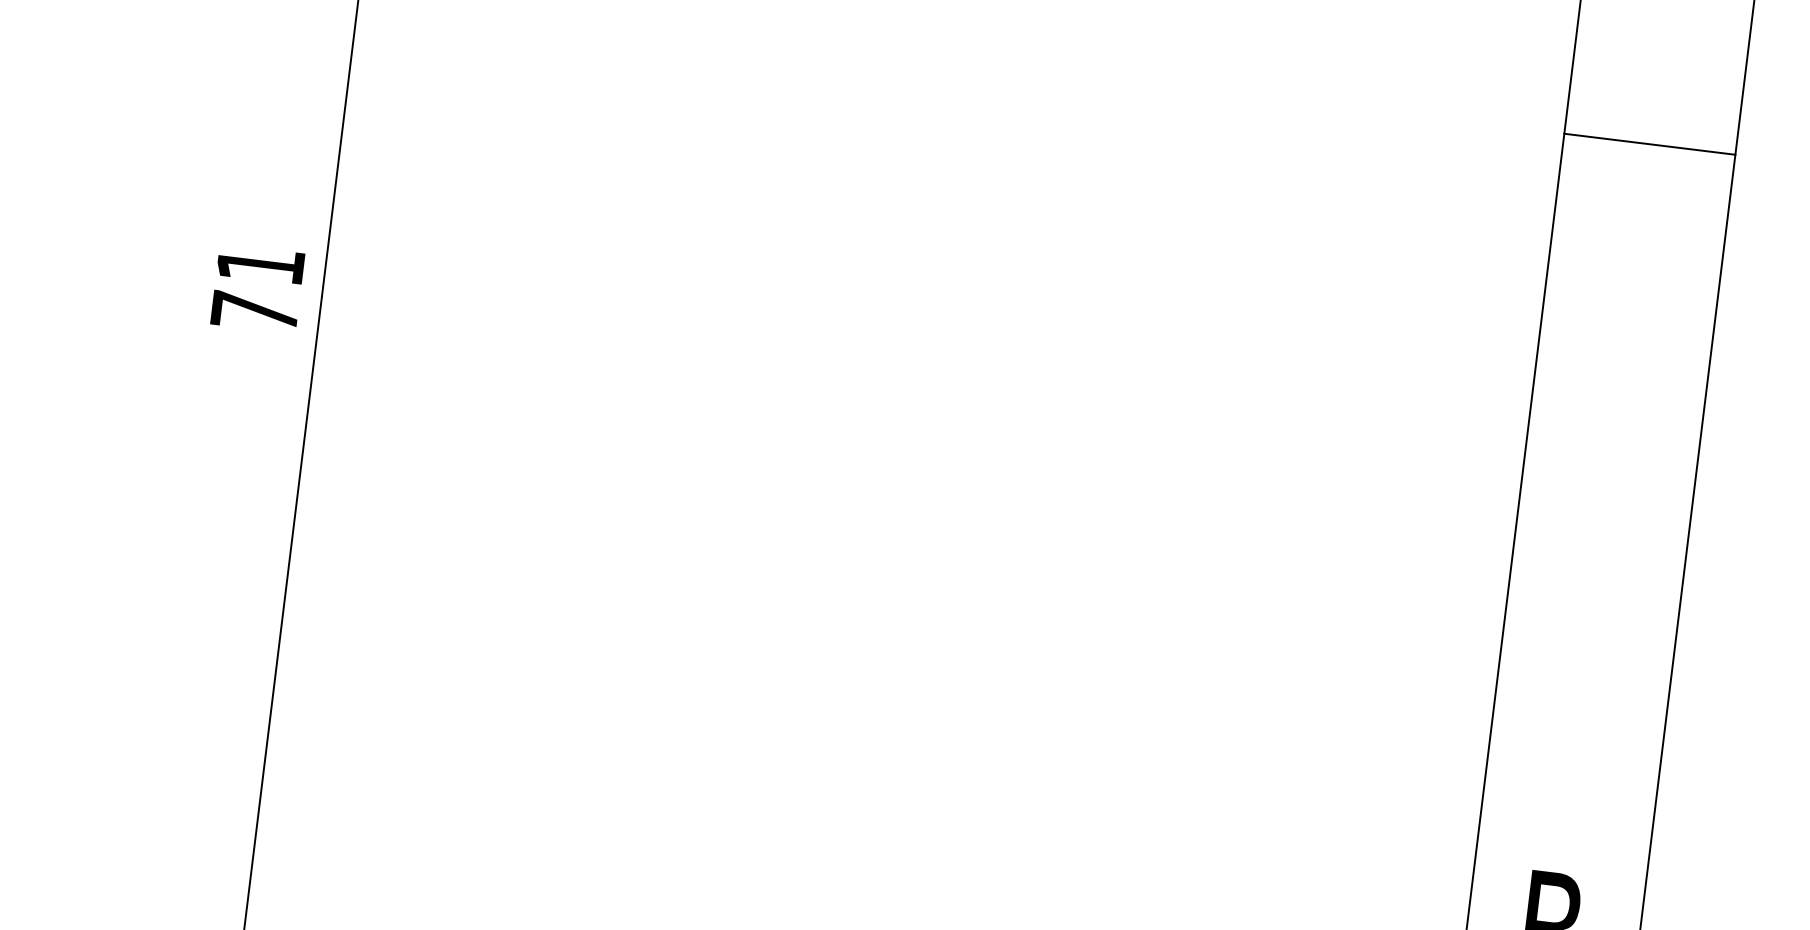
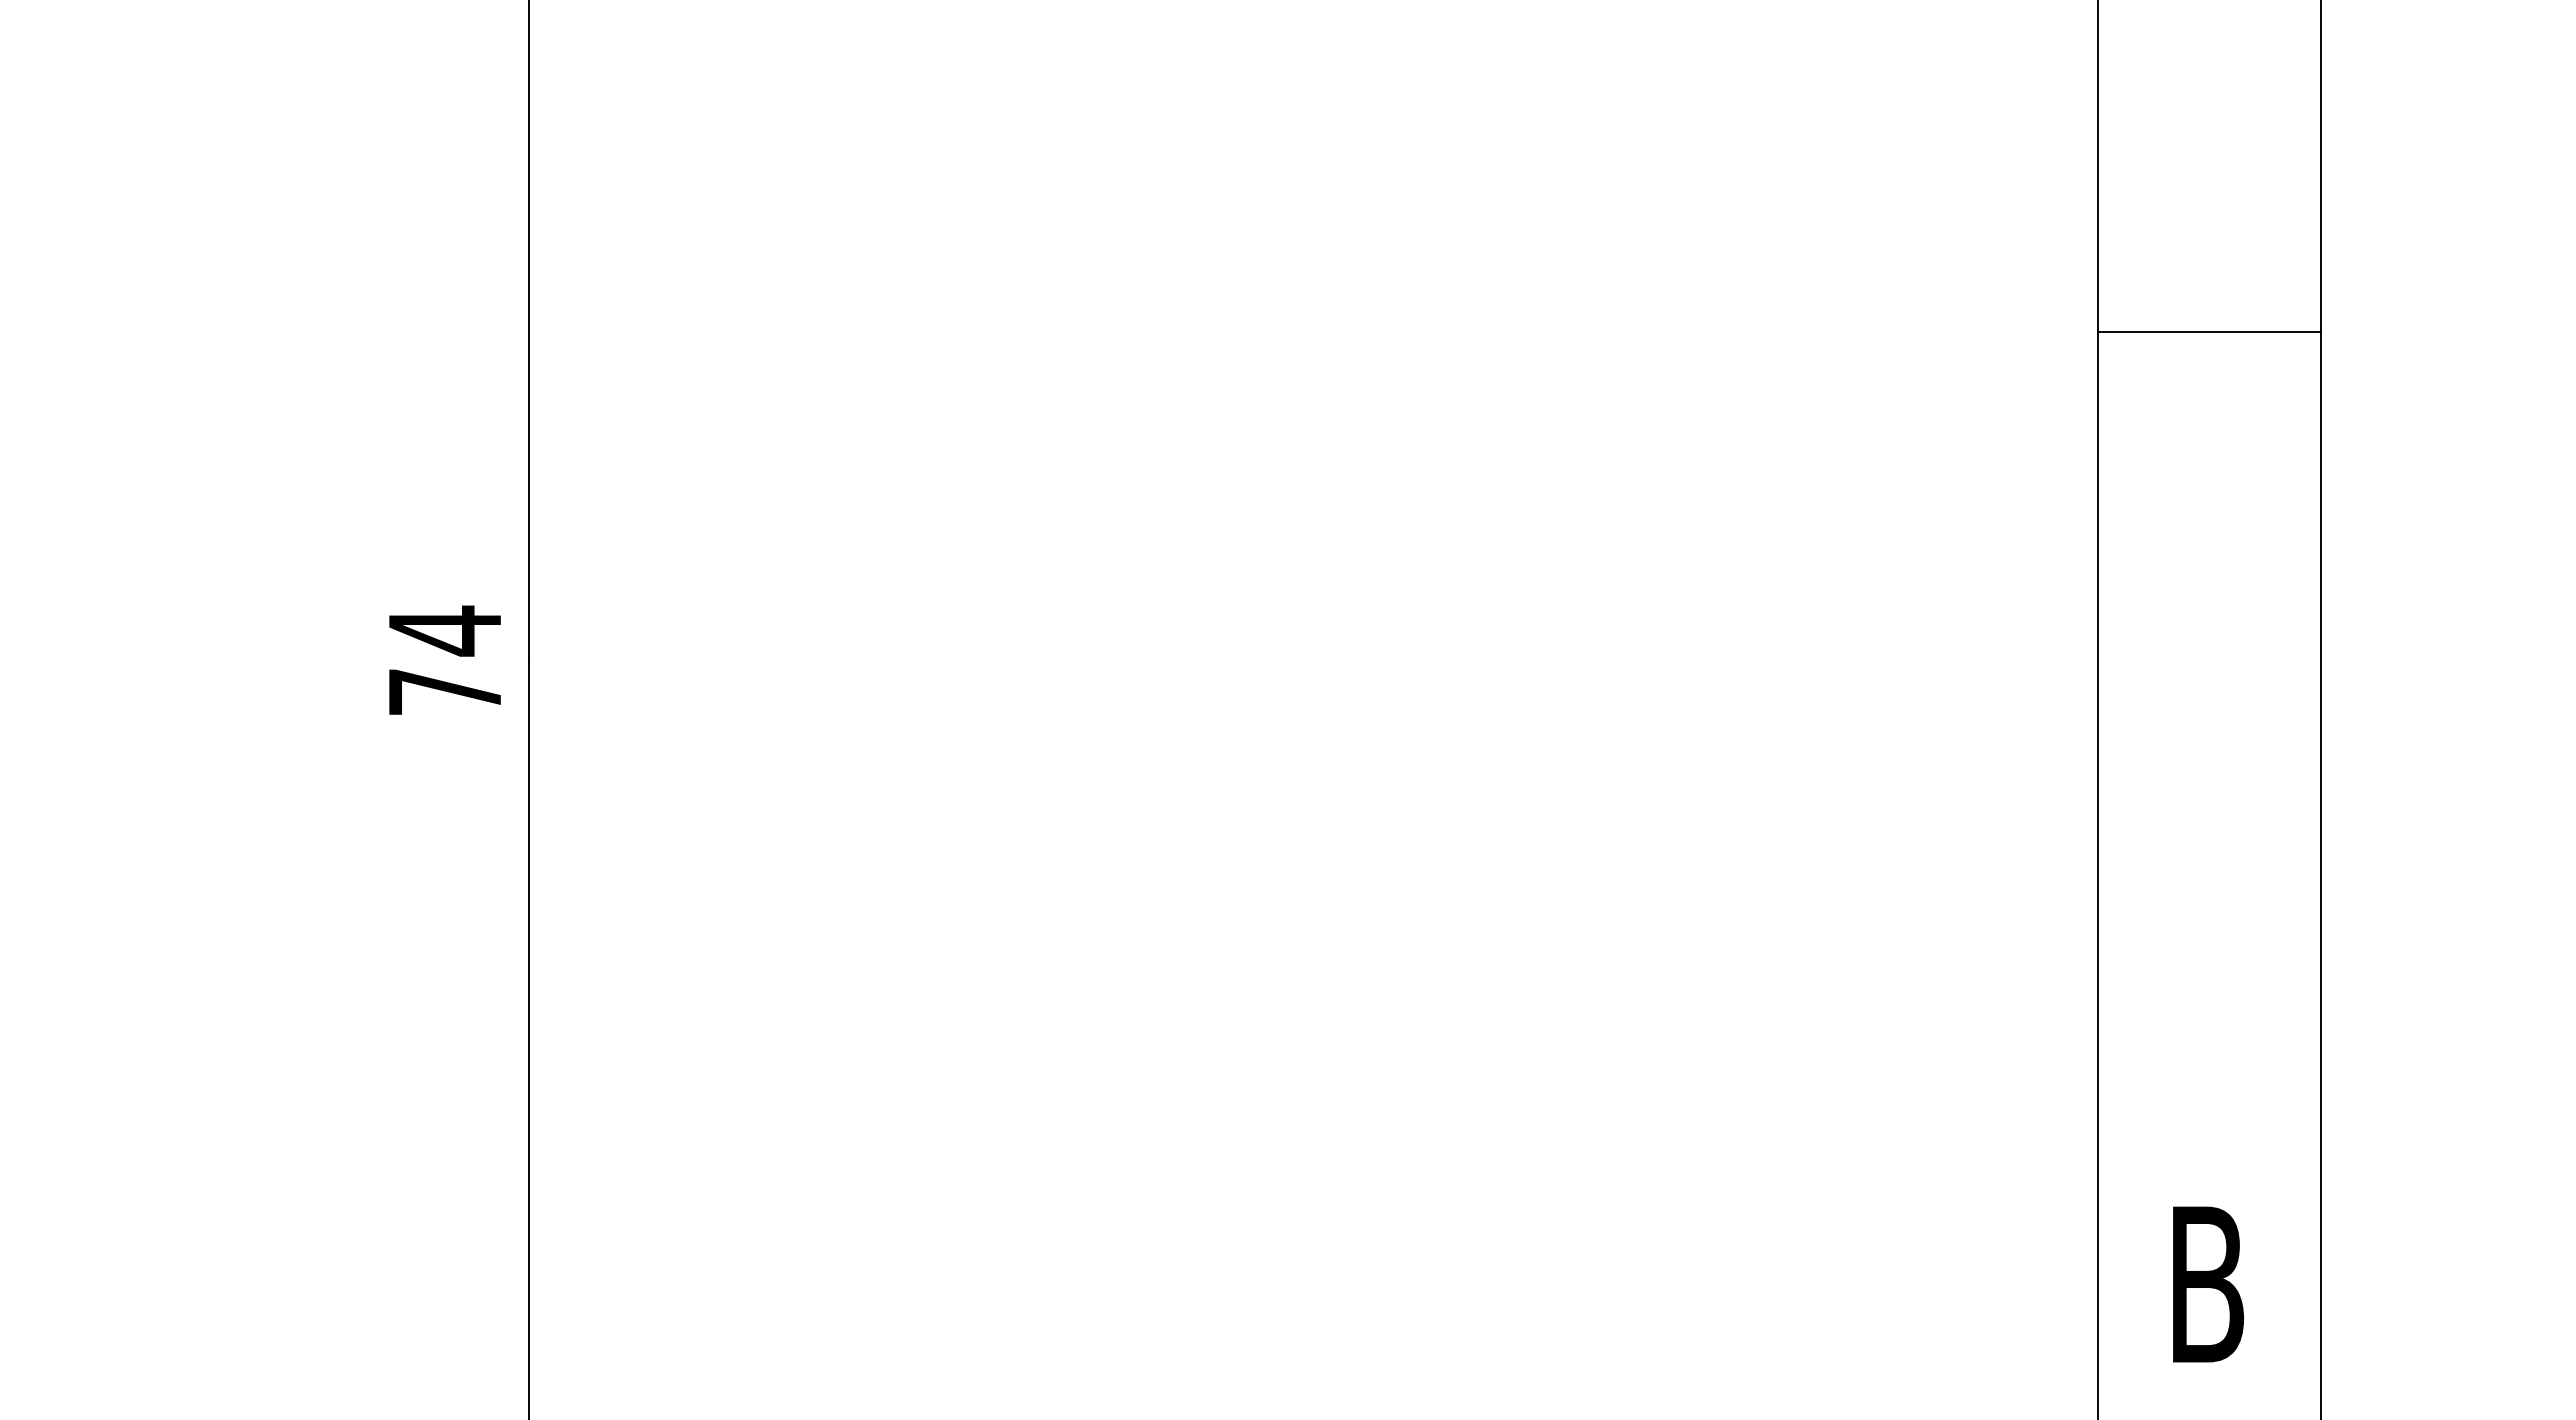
line: (1649, 144) -> (2209, 331), moved
text: (260, 264) -> (444, 630), 71 -> 74

